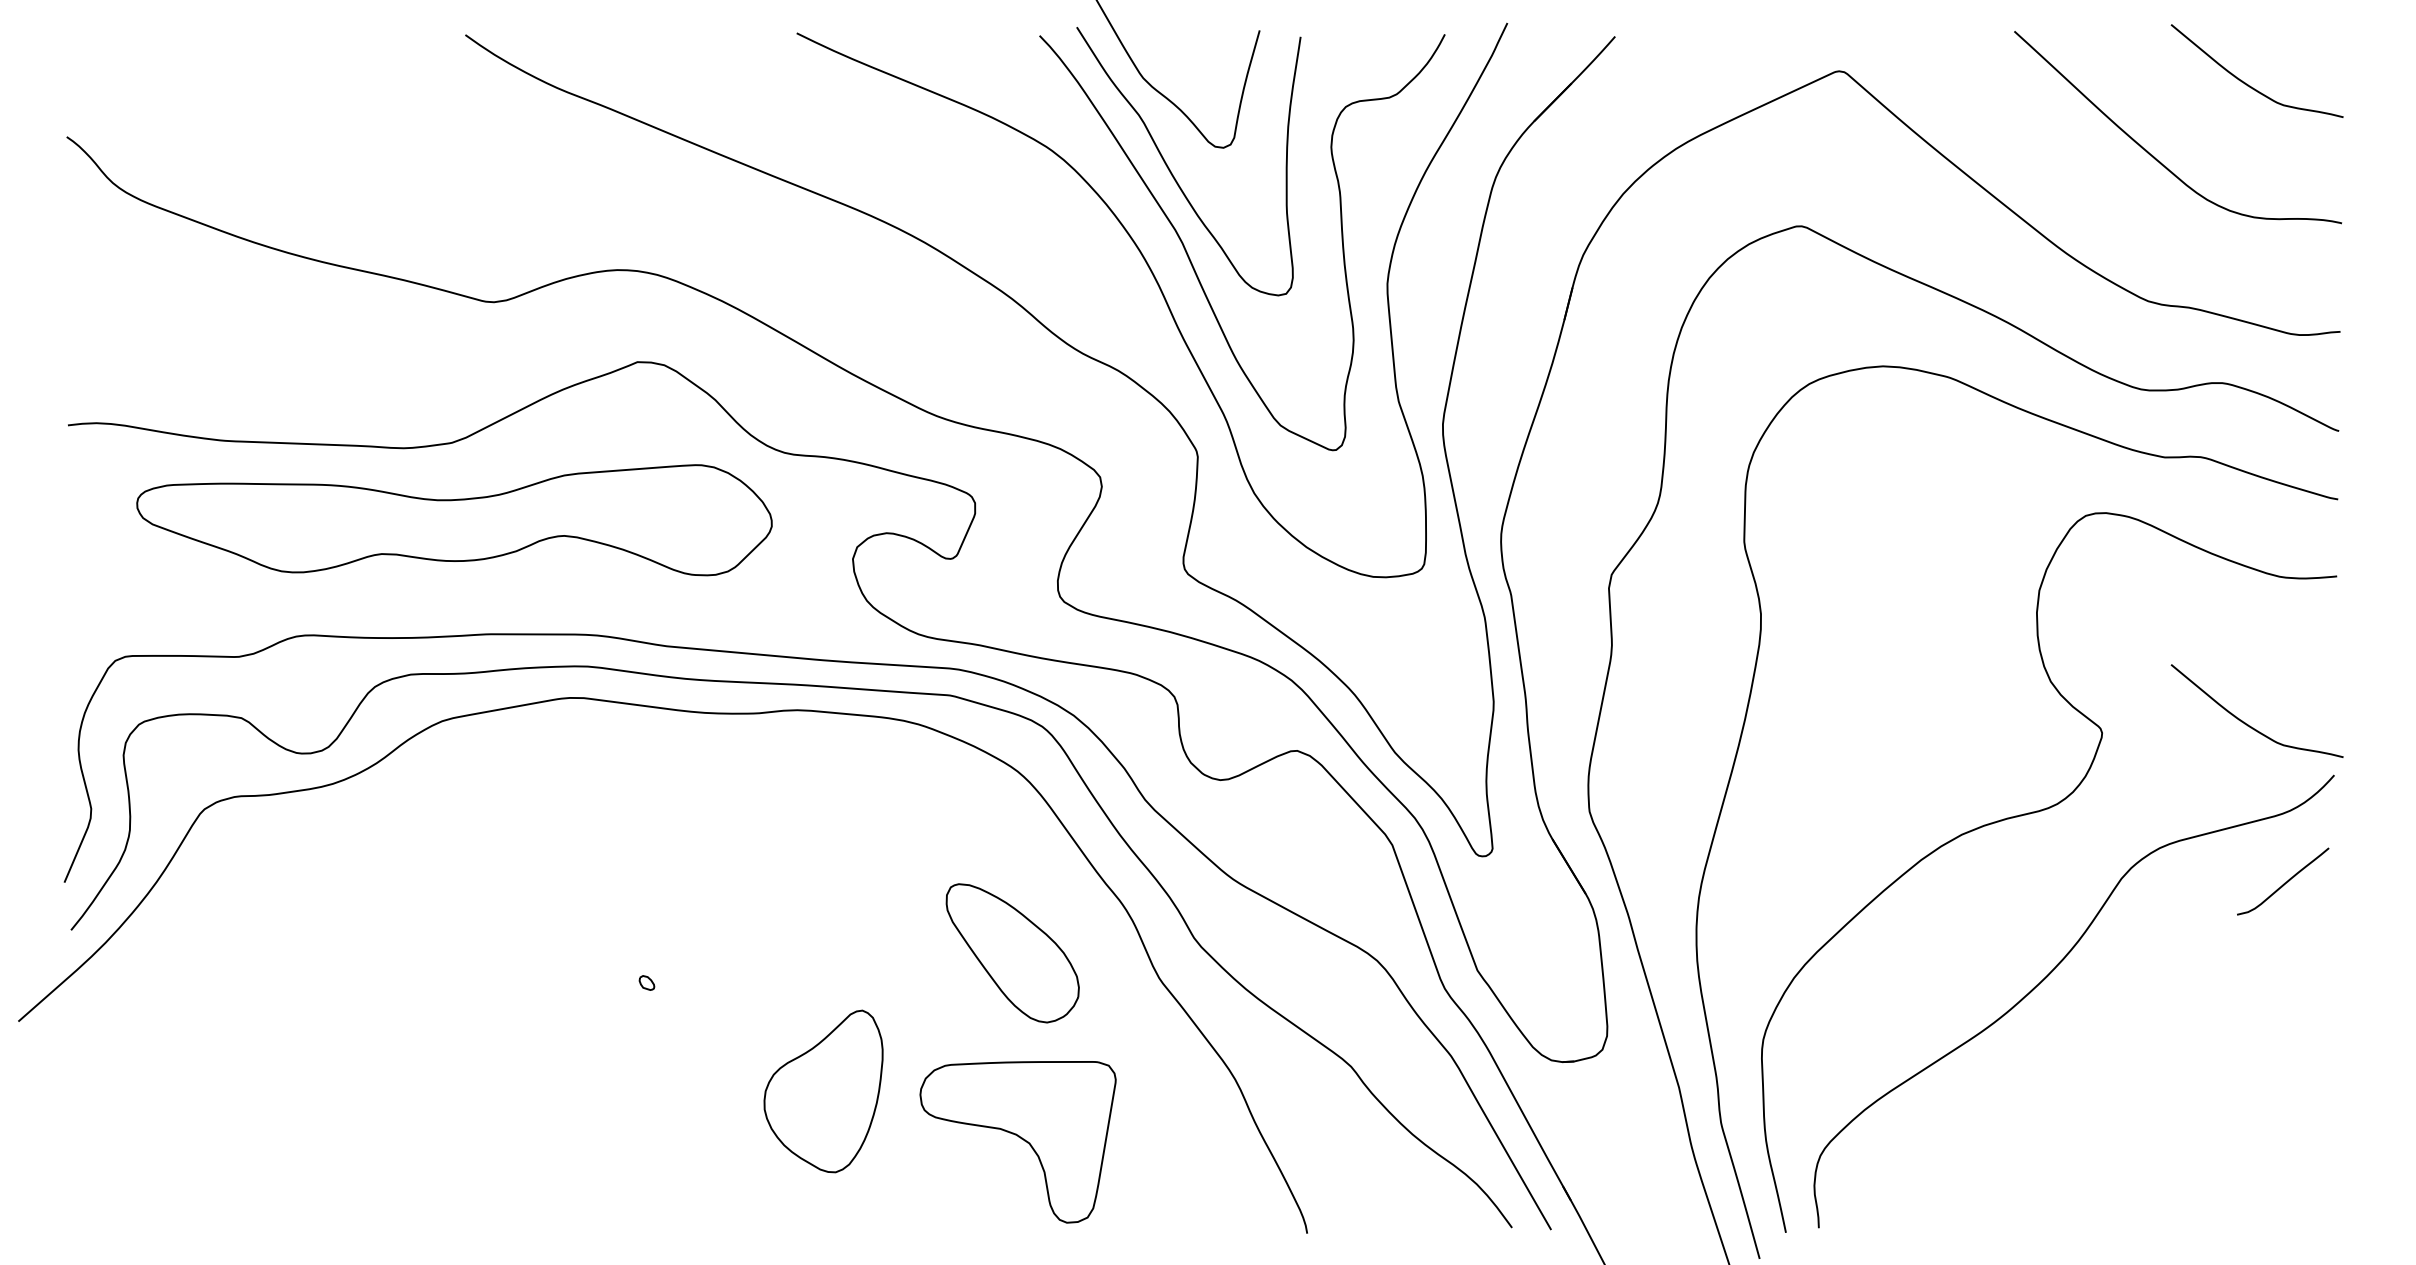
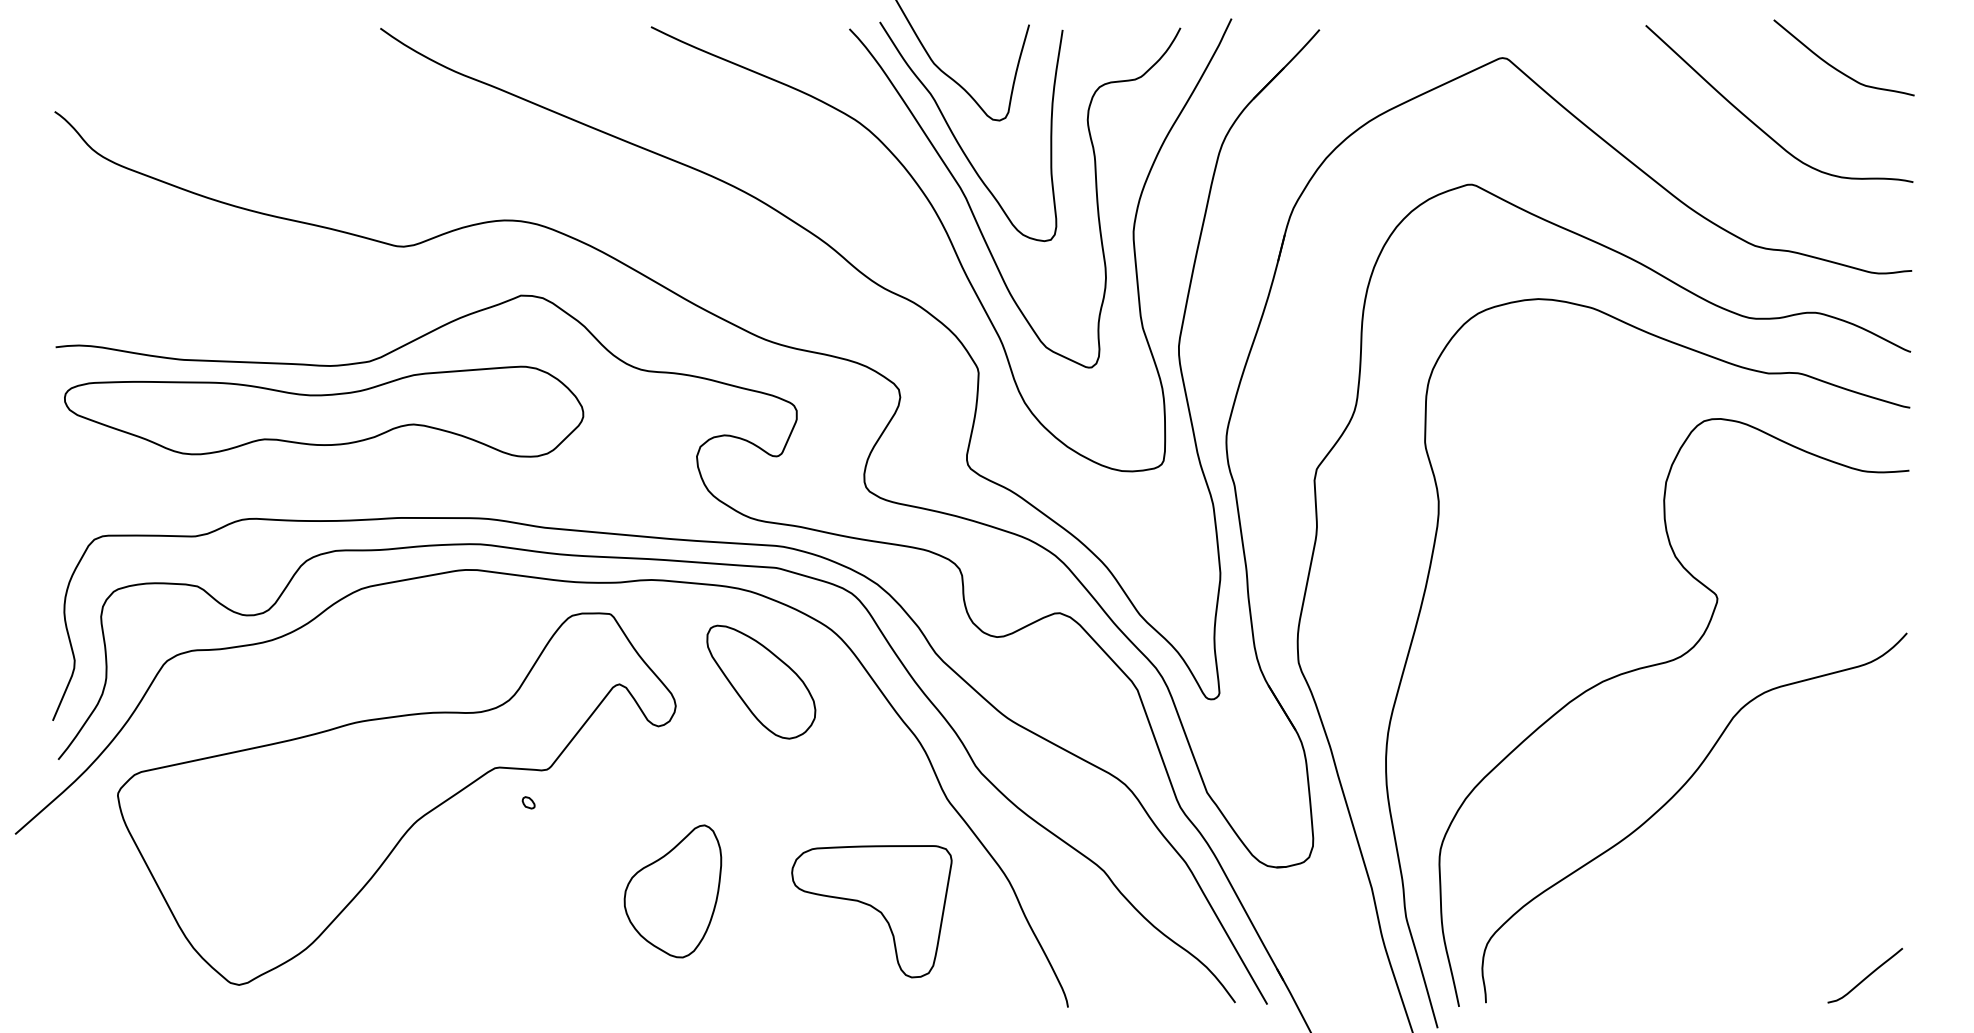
part: (454, 520) -> (324, 411), moved
curve: (2248, 724) -> (1836, 591), removed
curve: (2284, 882) -> (1866, 976), moved
part: (1012, 953) -> (761, 682), moved
part: (485, 978) -> (396, 799), added
part: (1017, 1142) -> (871, 911), moved

